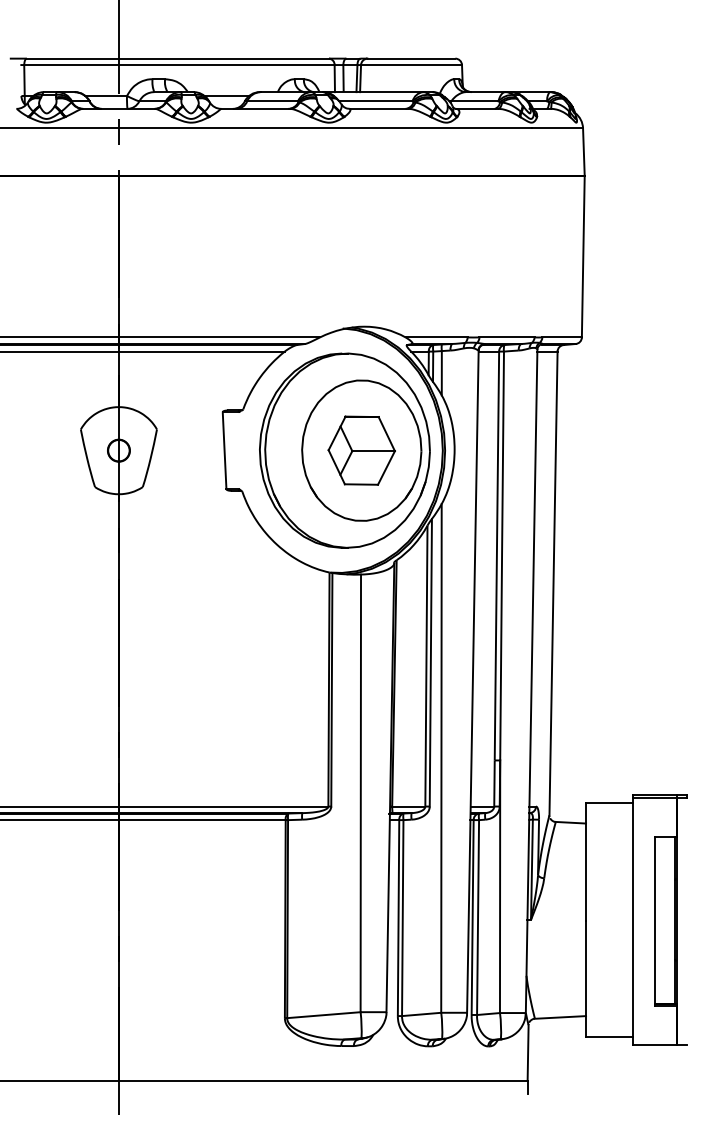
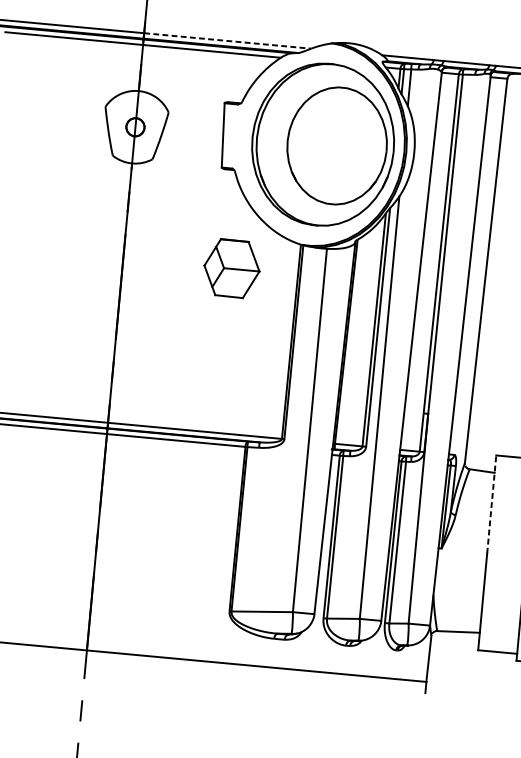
line: (219, 337) -> (227, 41), solid -> dashed
part: (361, 450) -> (231, 268), moved
line: (586, 861) -> (492, 504), solid -> dashed

